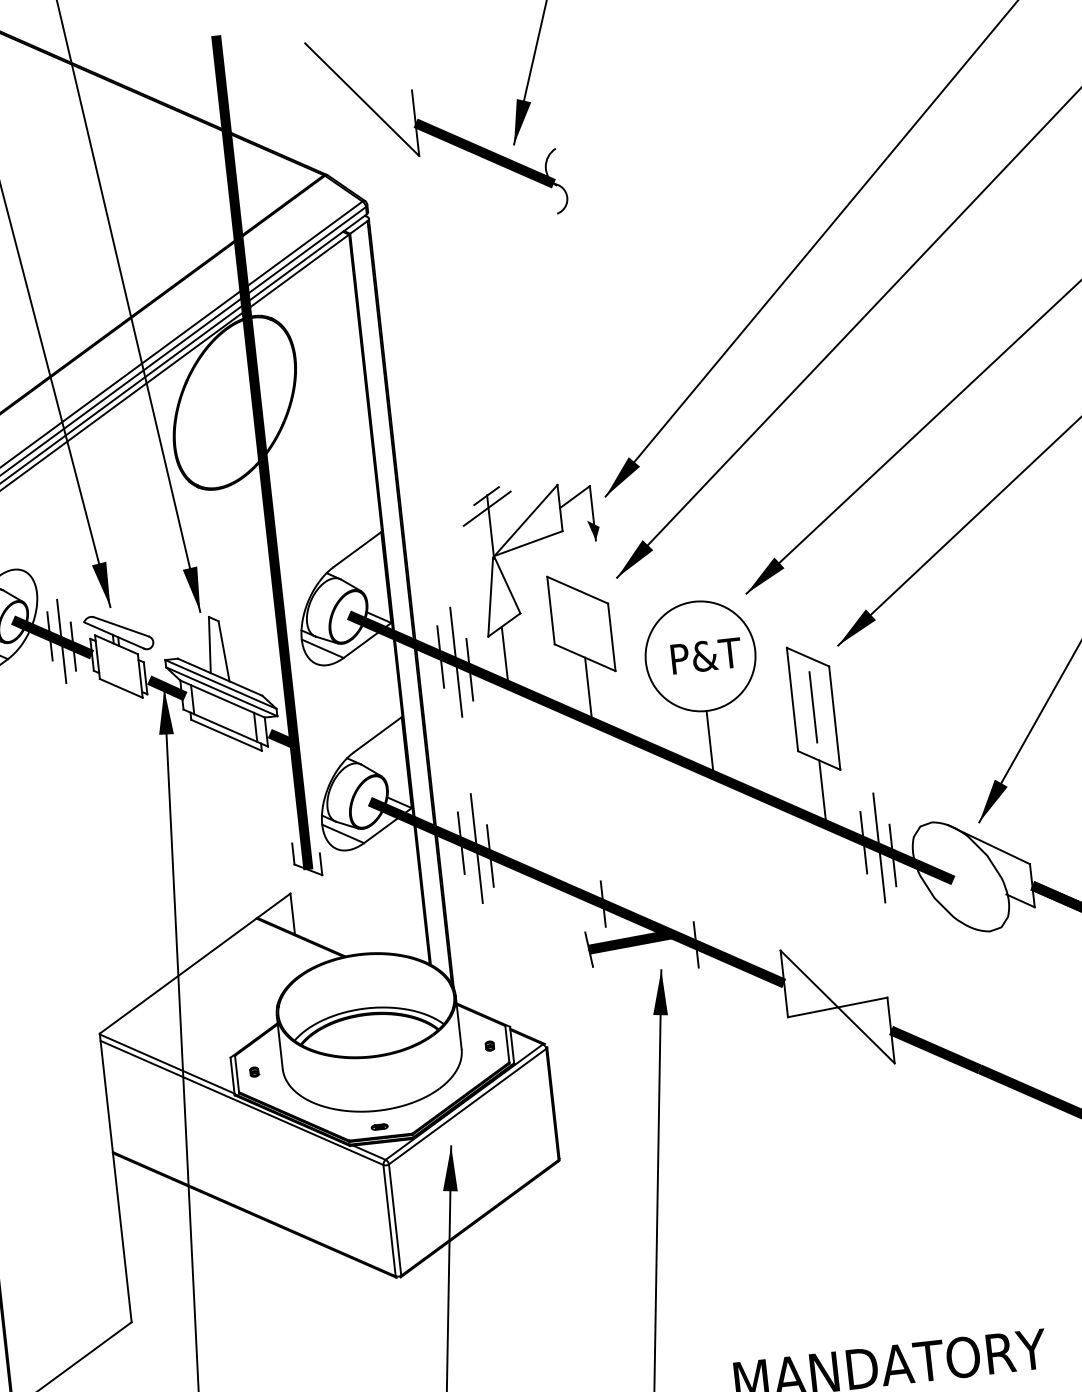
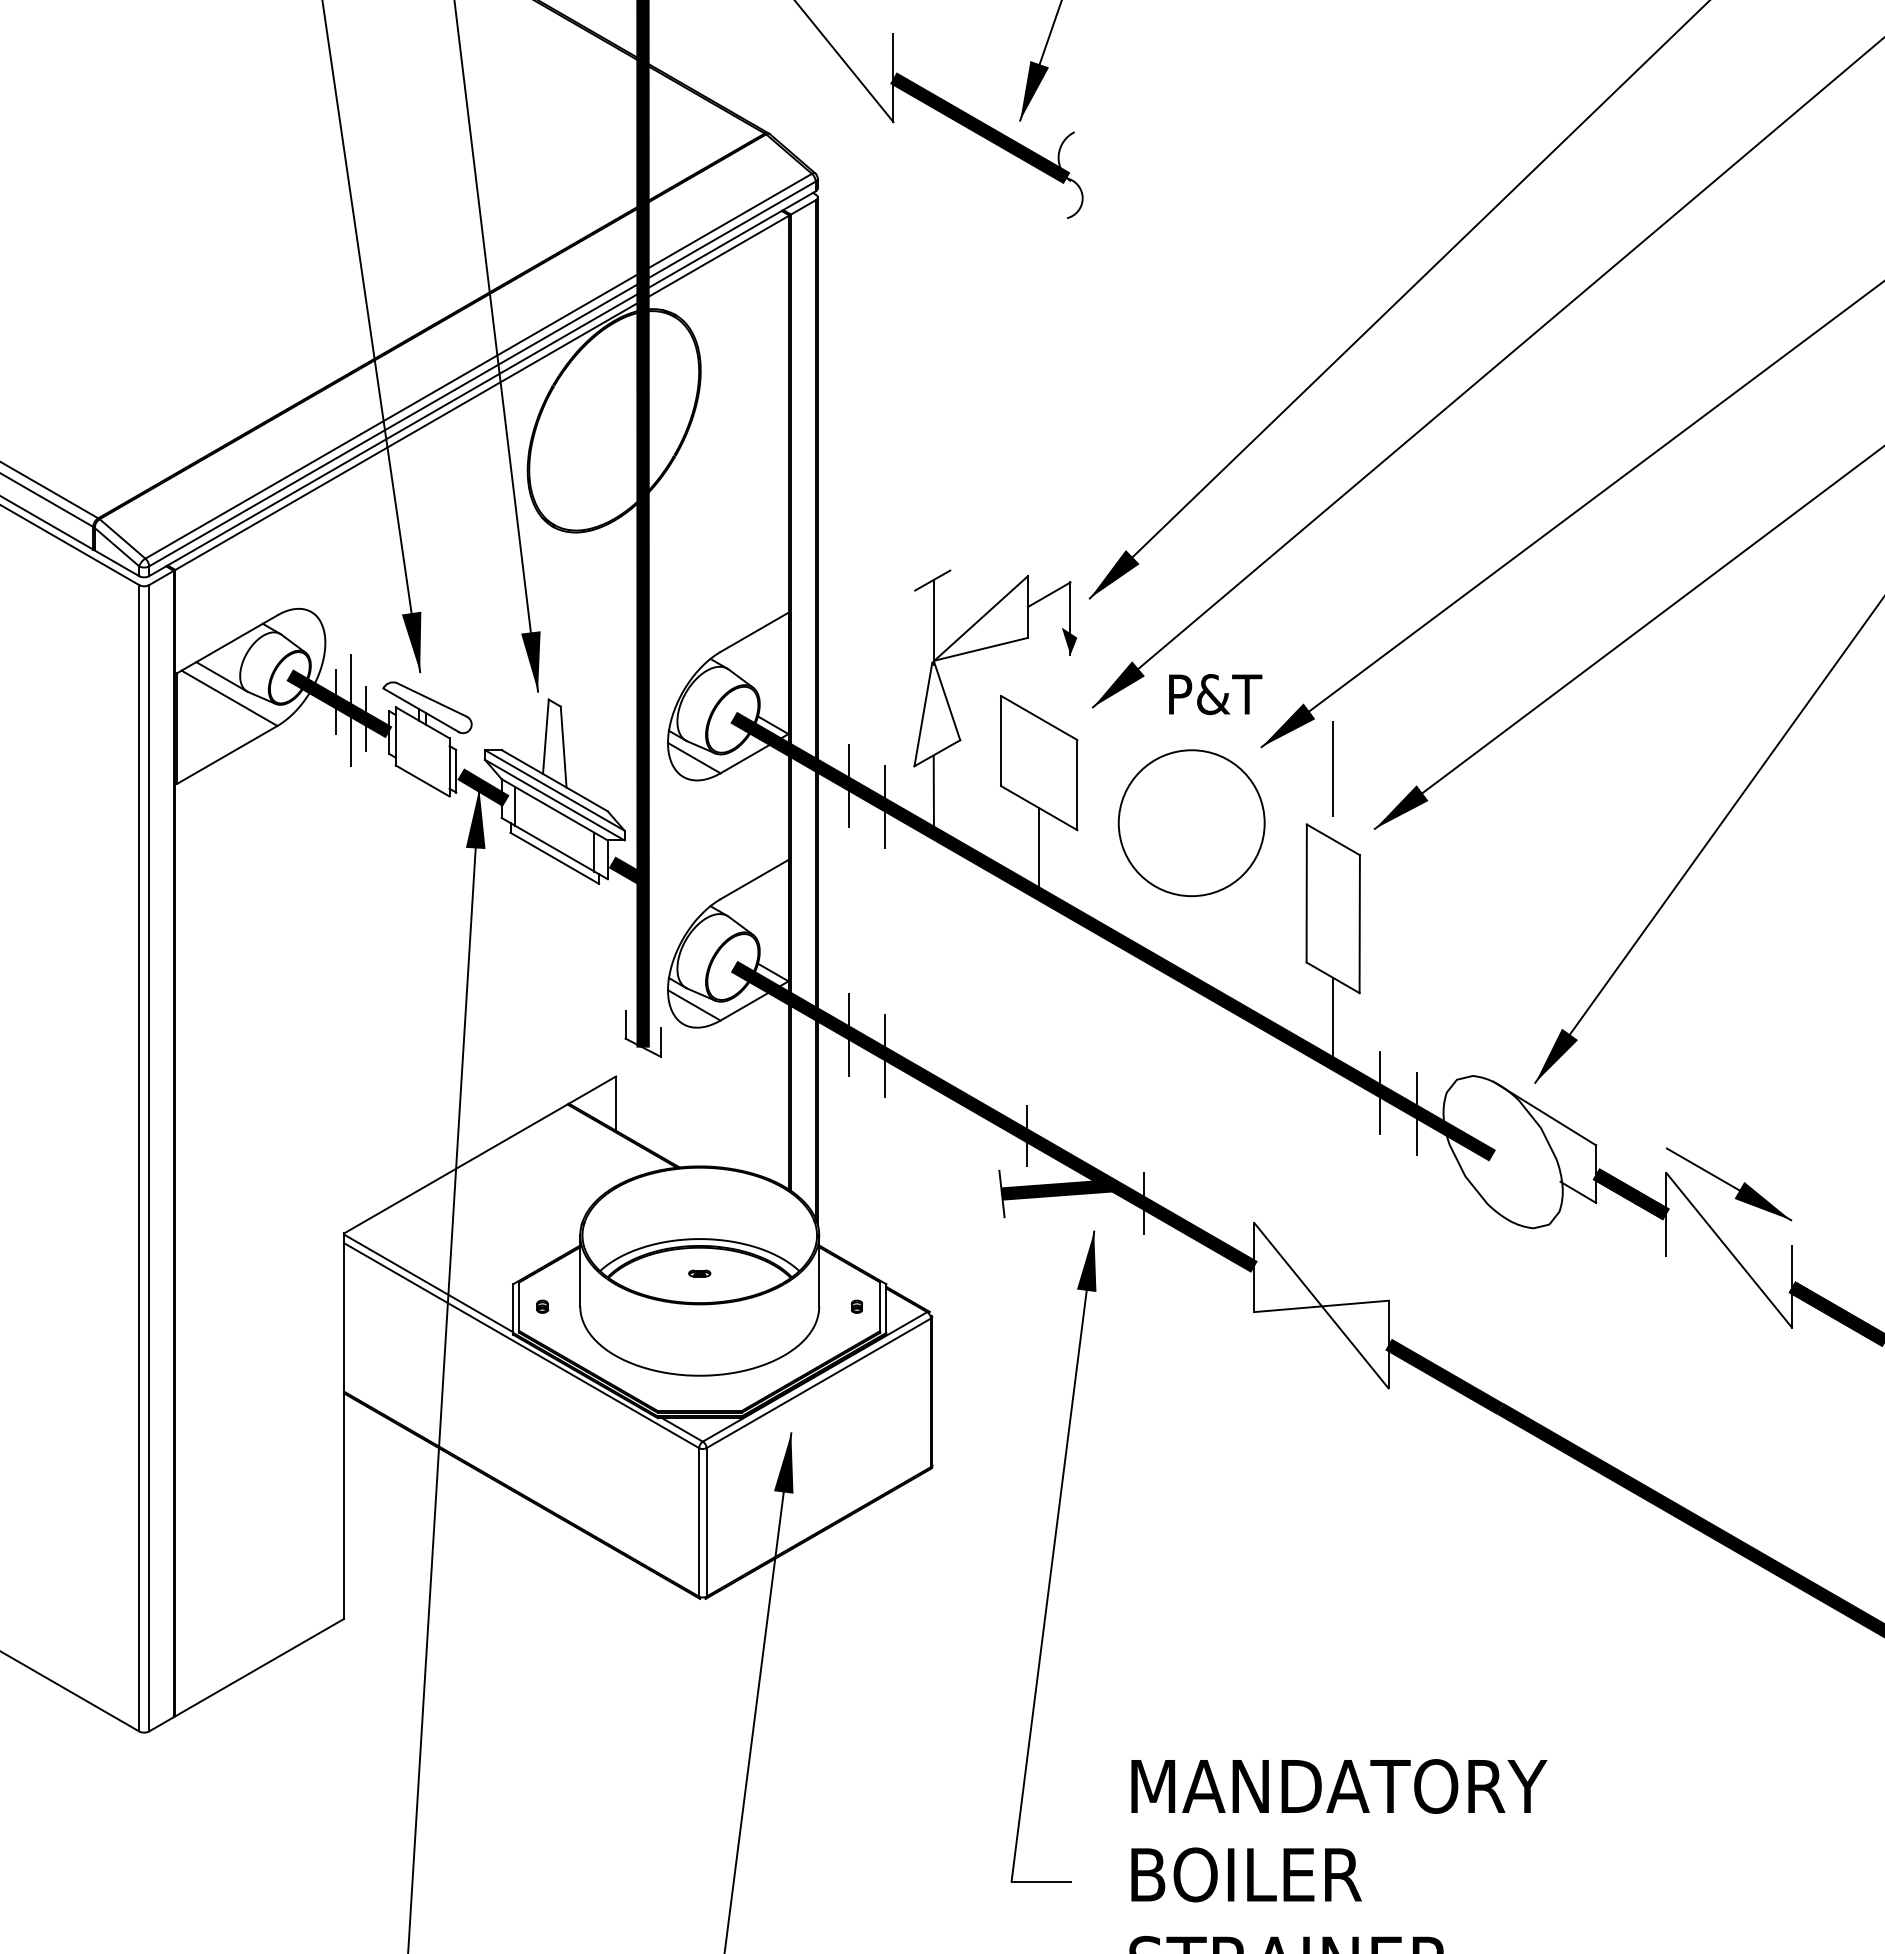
line: (487, 508) -> (931, 597), removed
text: (706, 655) -> (1215, 694), moved
line: (456, 662) -> (868, 795), removed
line: (812, 707) -> (1332, 768), moved
line: (710, 743) -> (1191, 939), removed
line: (879, 847) -> (1399, 1101), removed
line: (476, 848) -> (868, 1043), removed
part: (379, 1127) -> (699, 1273), moved

